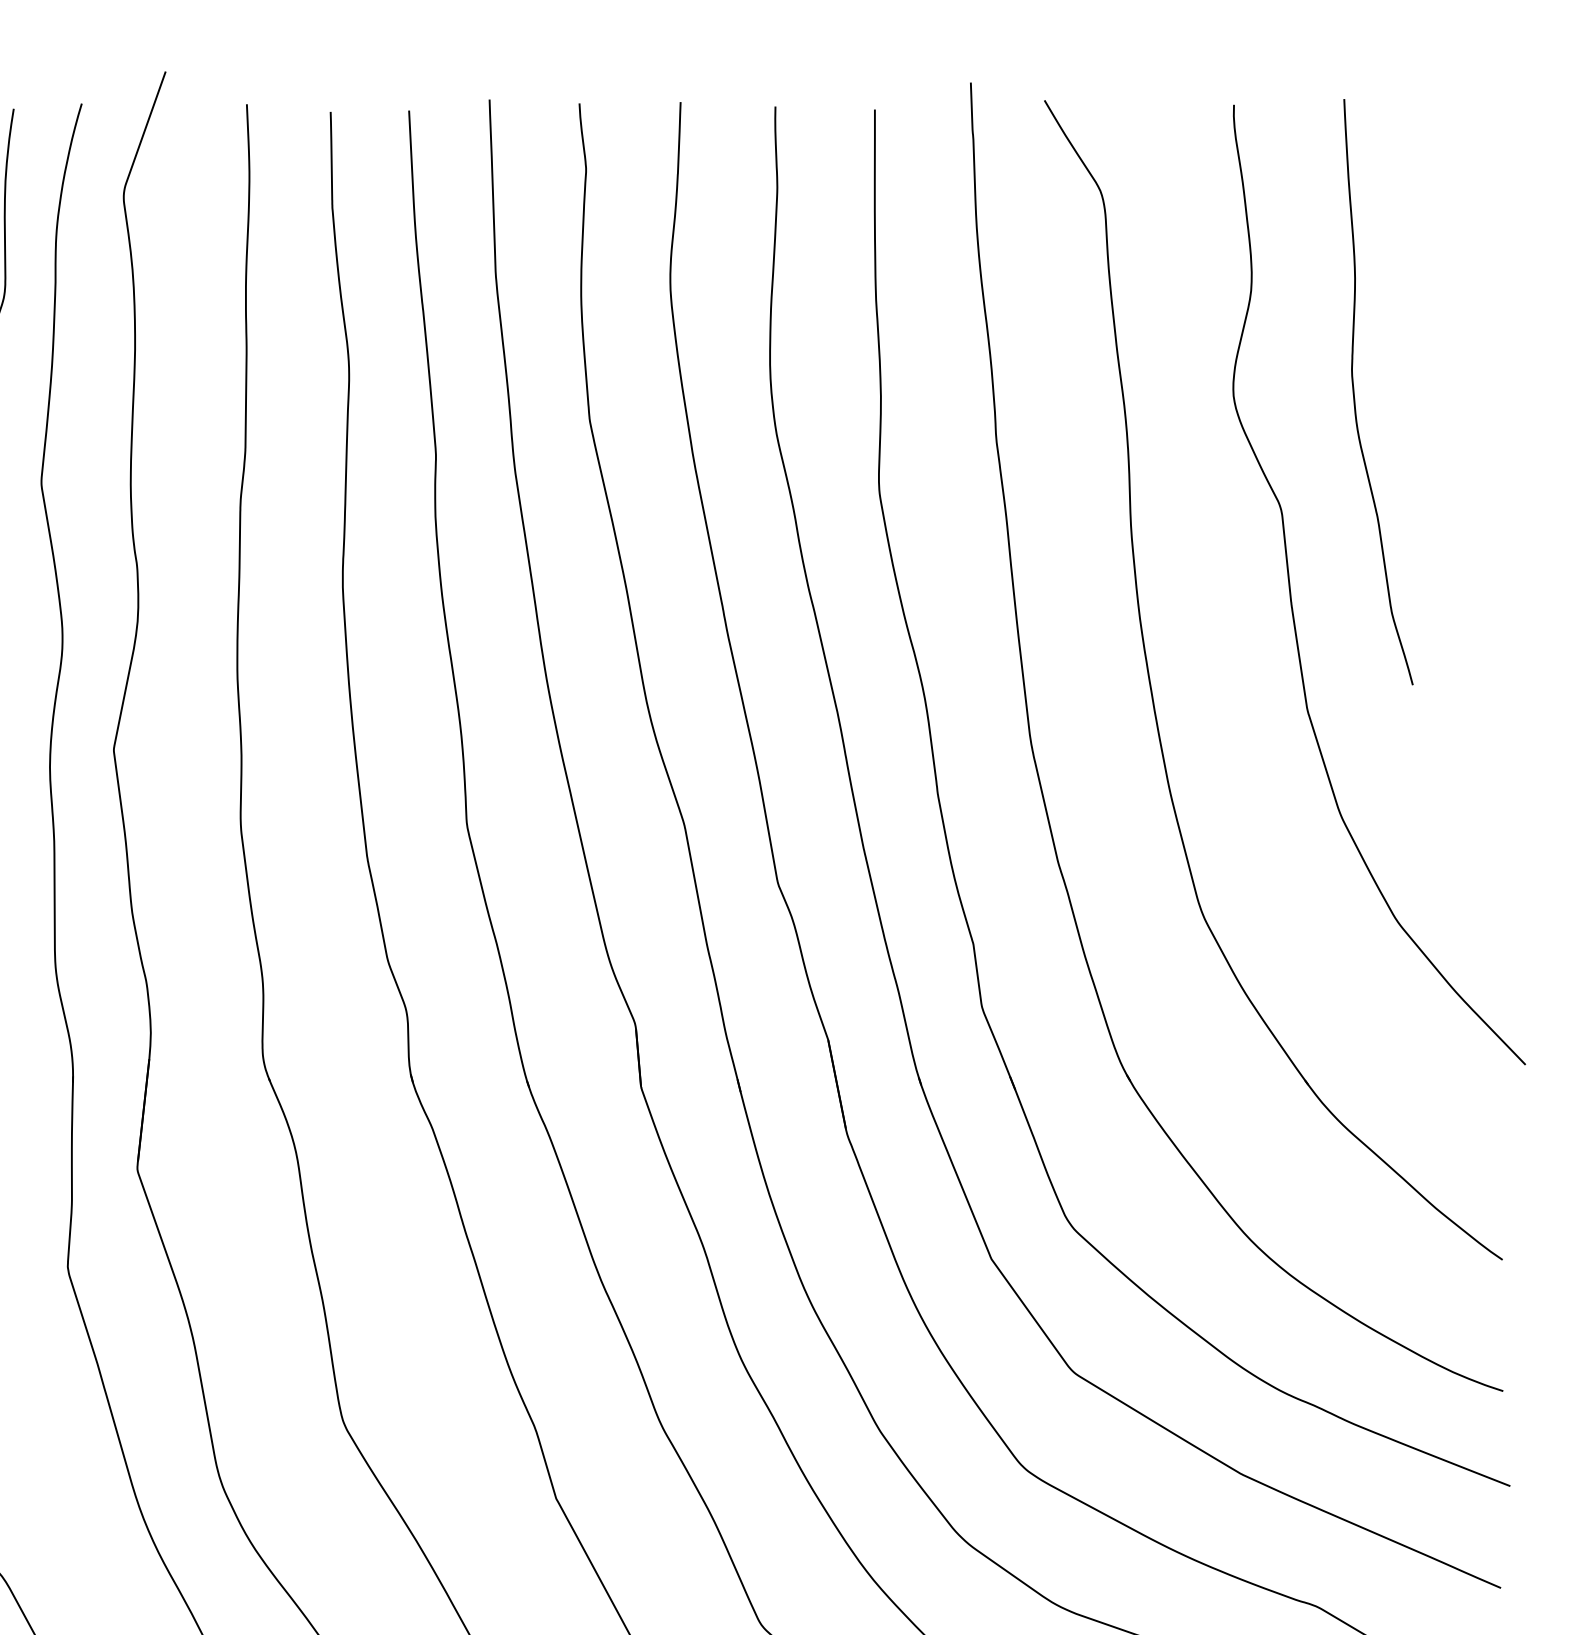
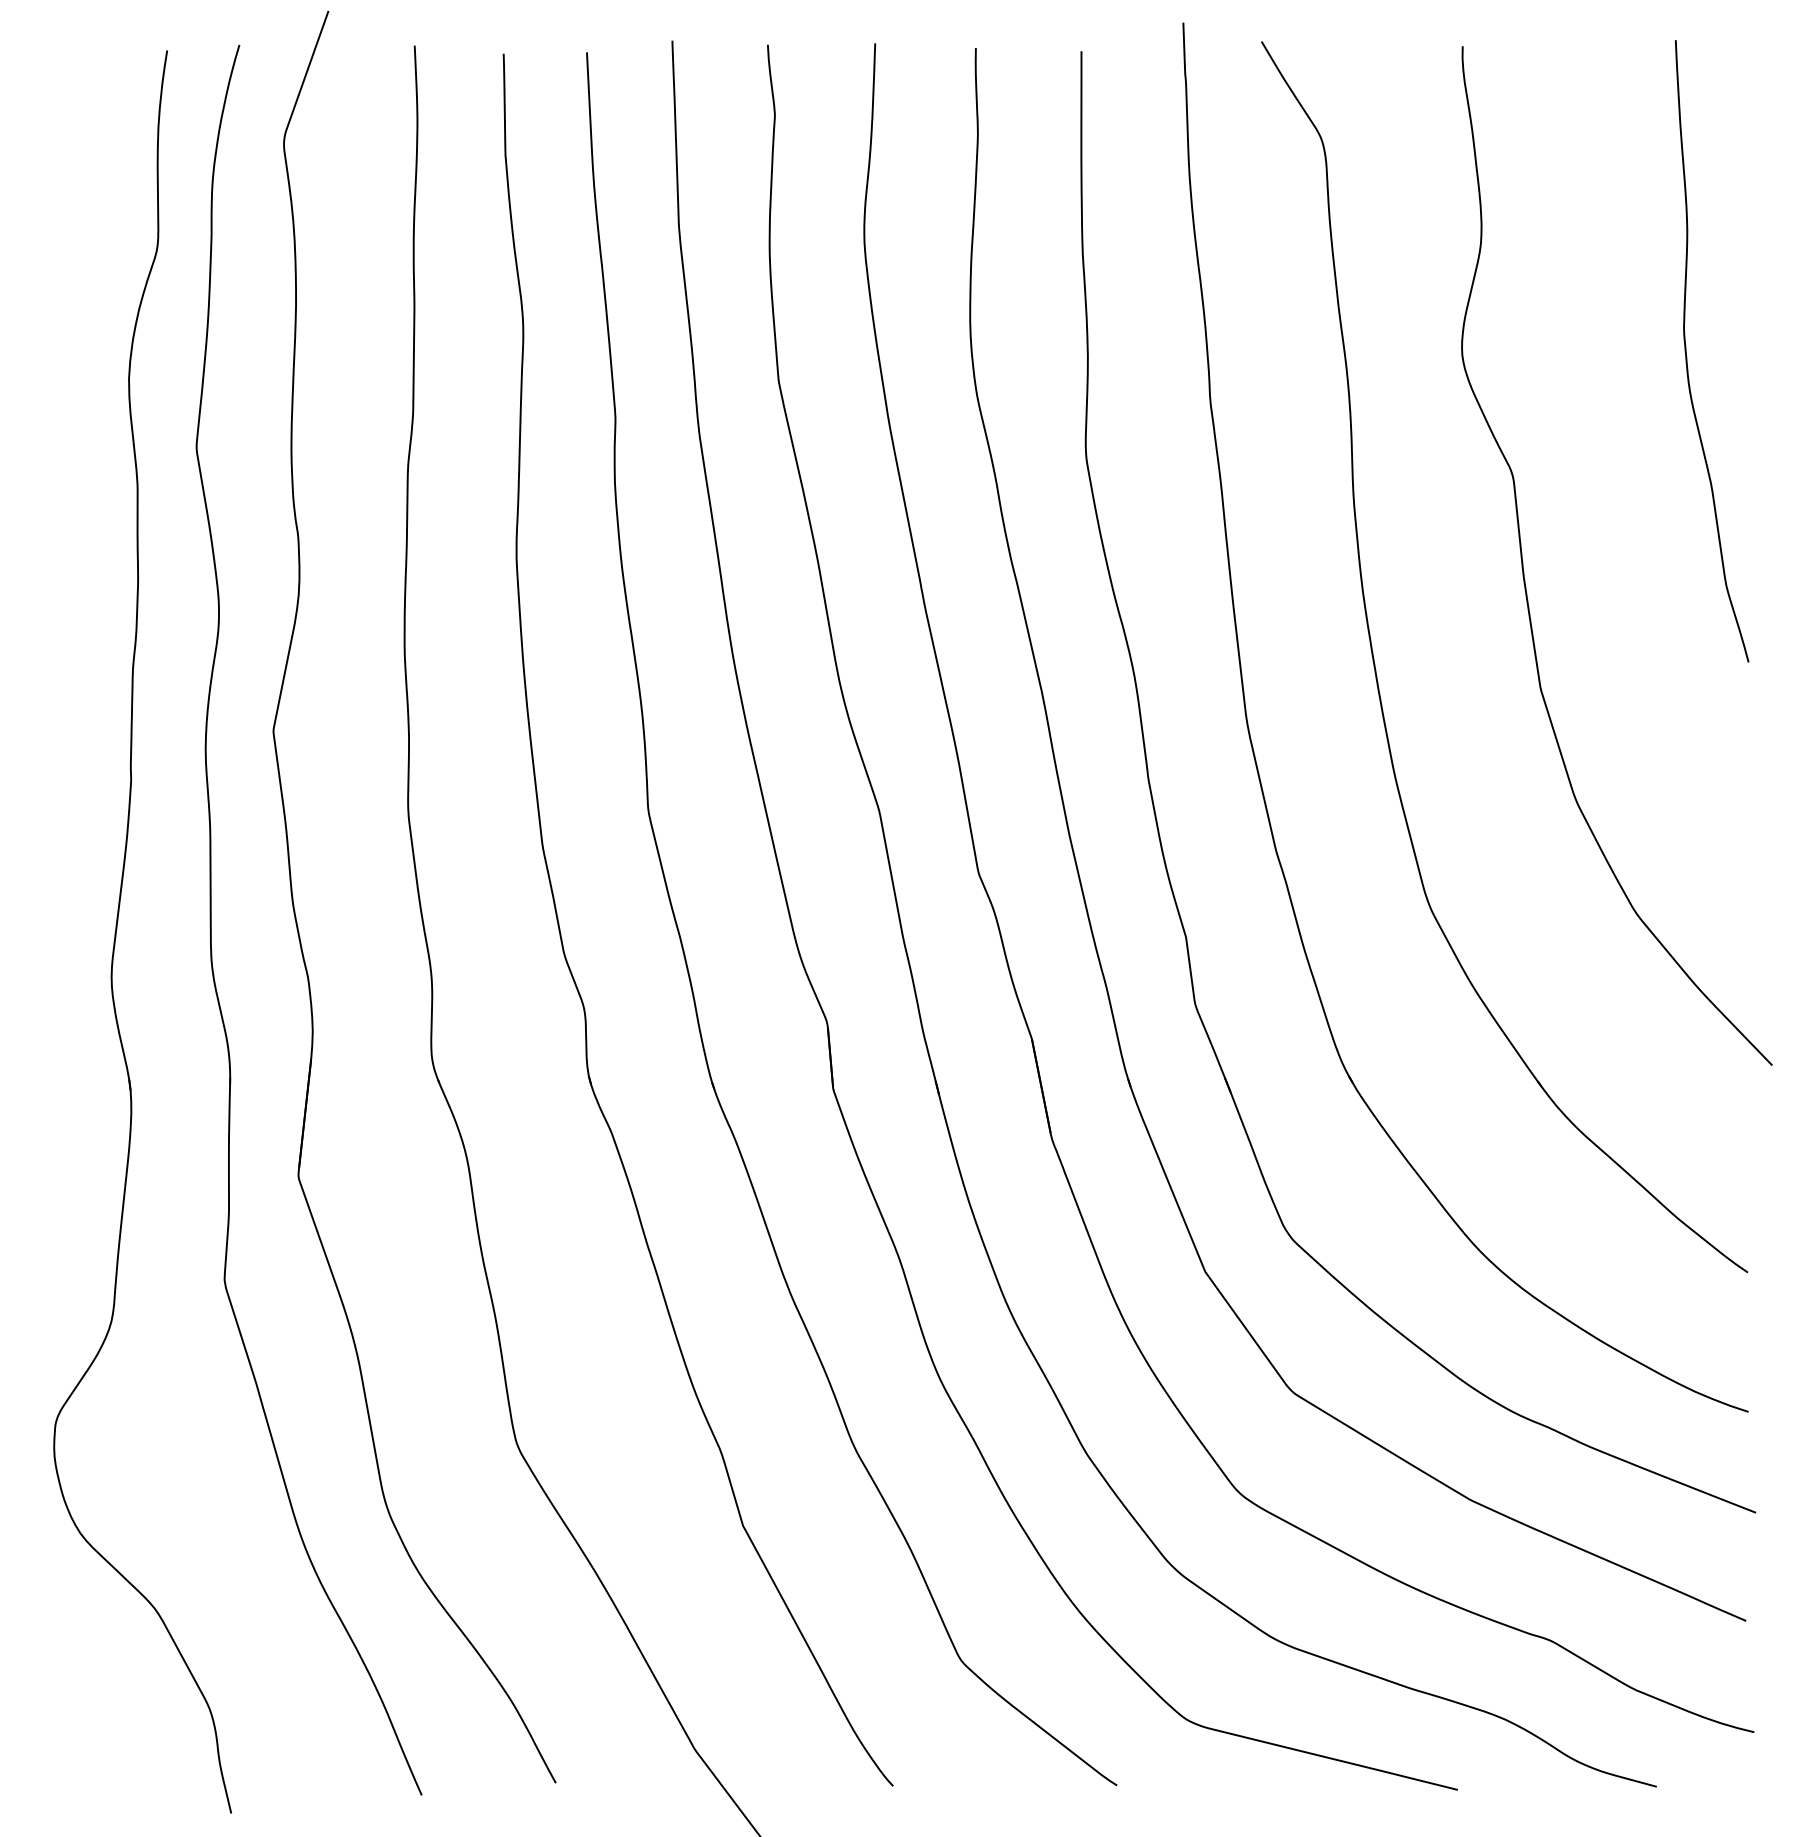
curve: (1355, 397) -> (1687, 356), moved

